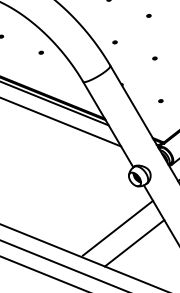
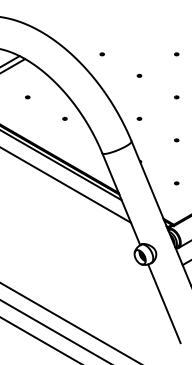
line: (117, 228) -> (116, 303), removed
line: (134, 243) -> (130, 320), removed

